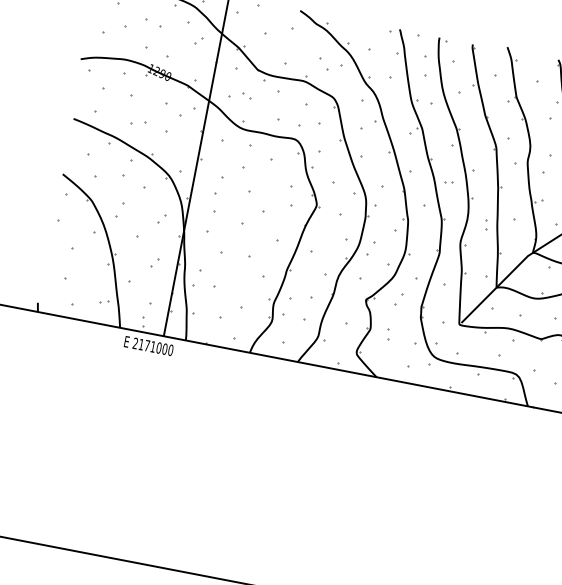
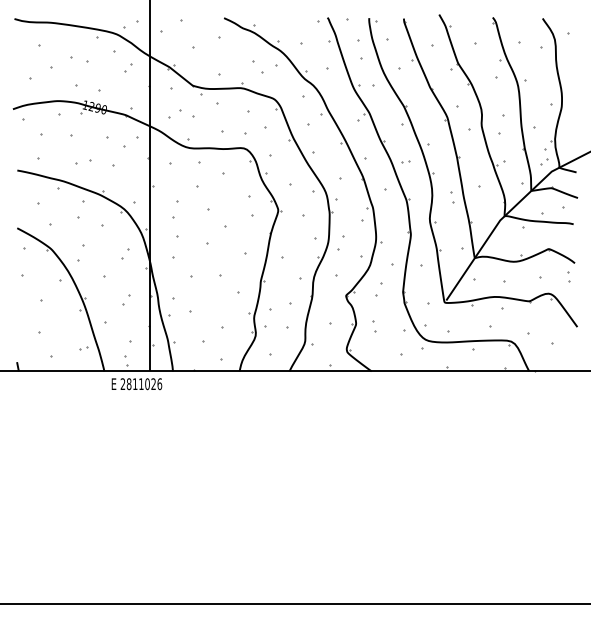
part: (247, 95) -> (187, 113), size x1.6
text: (156, 347) -> (144, 384), 2171000 -> 2811026

